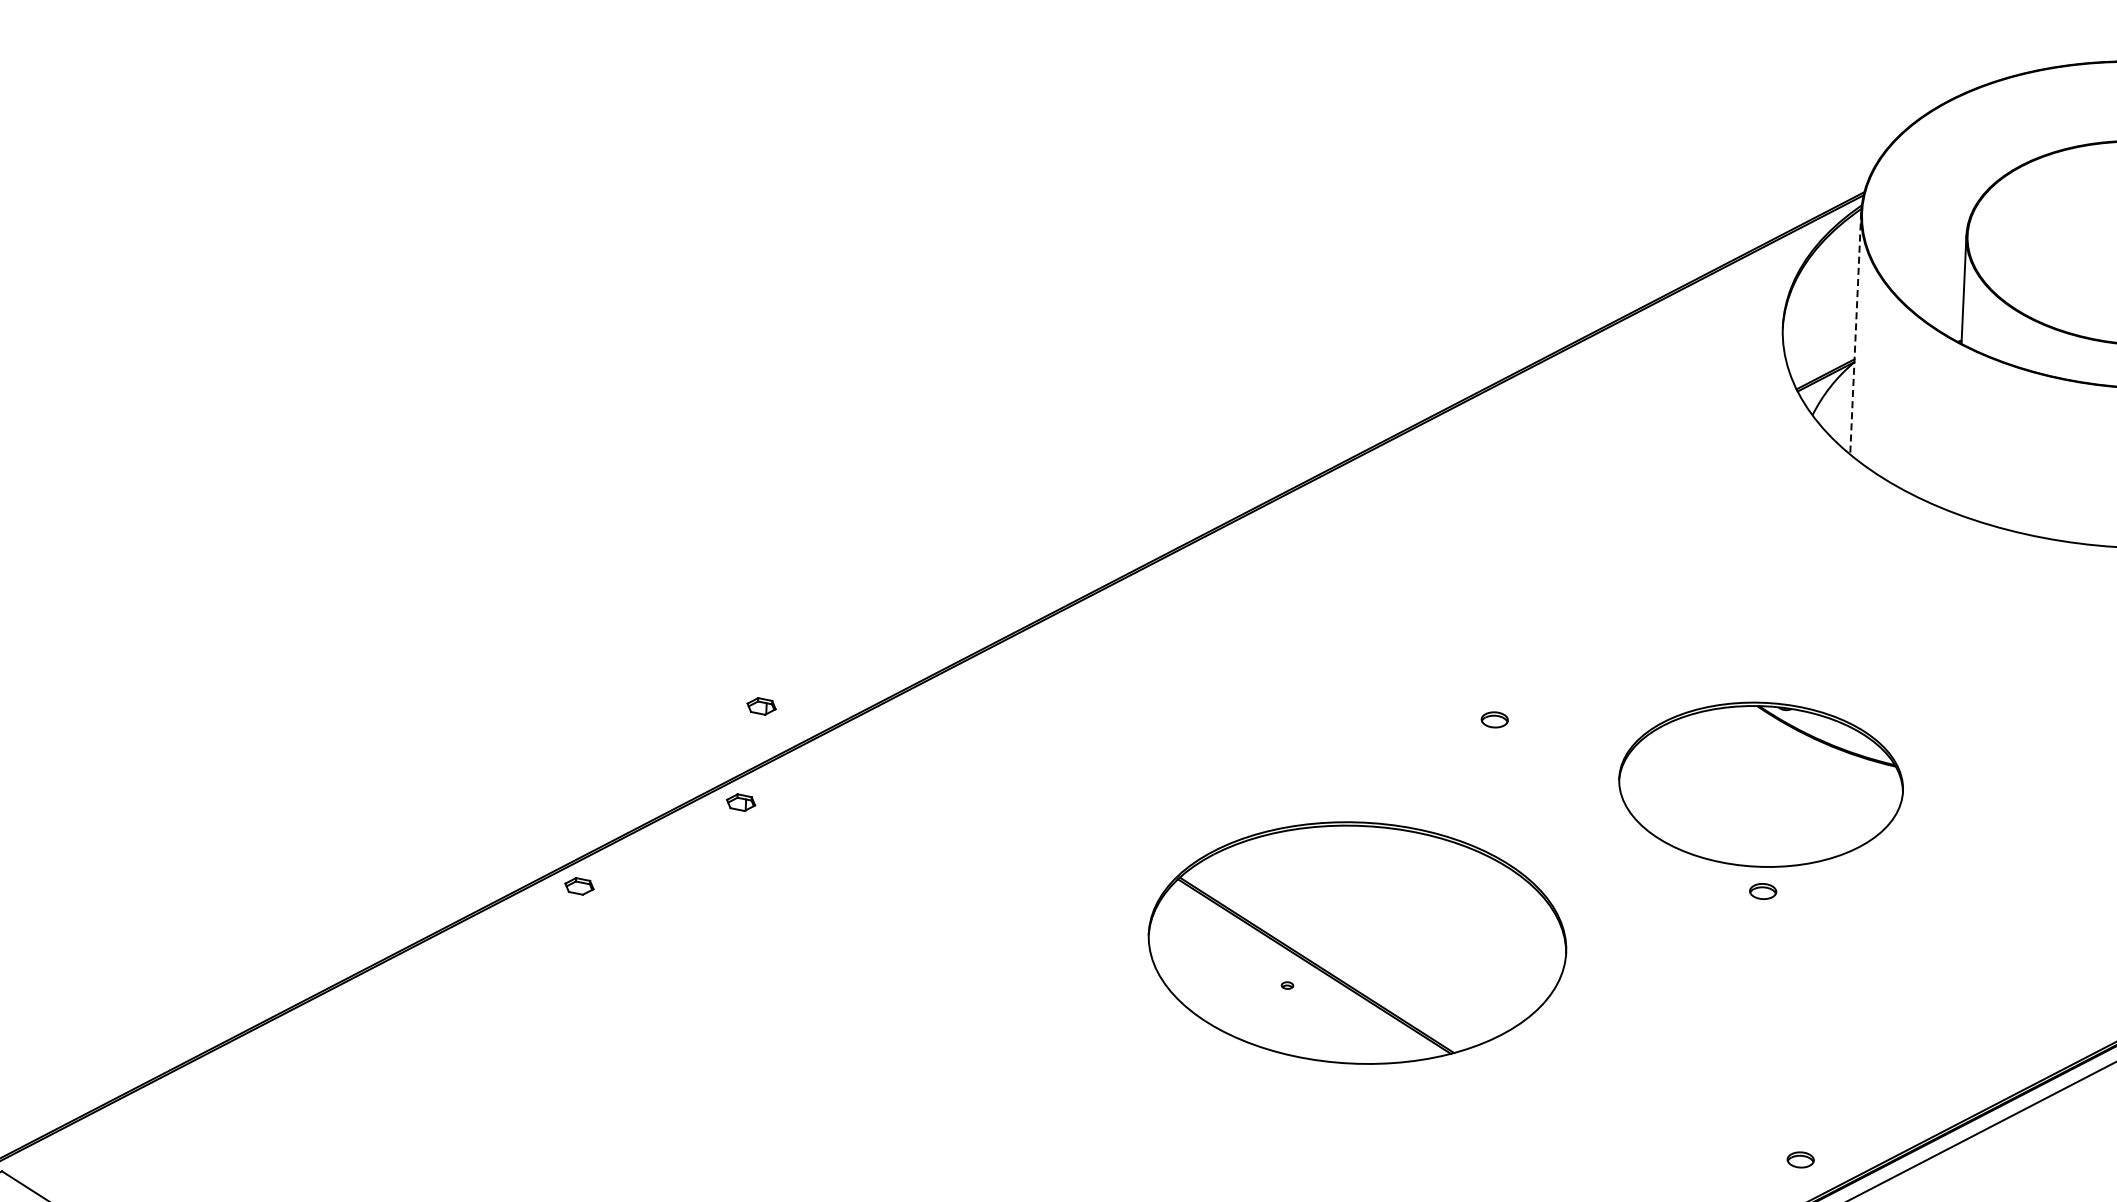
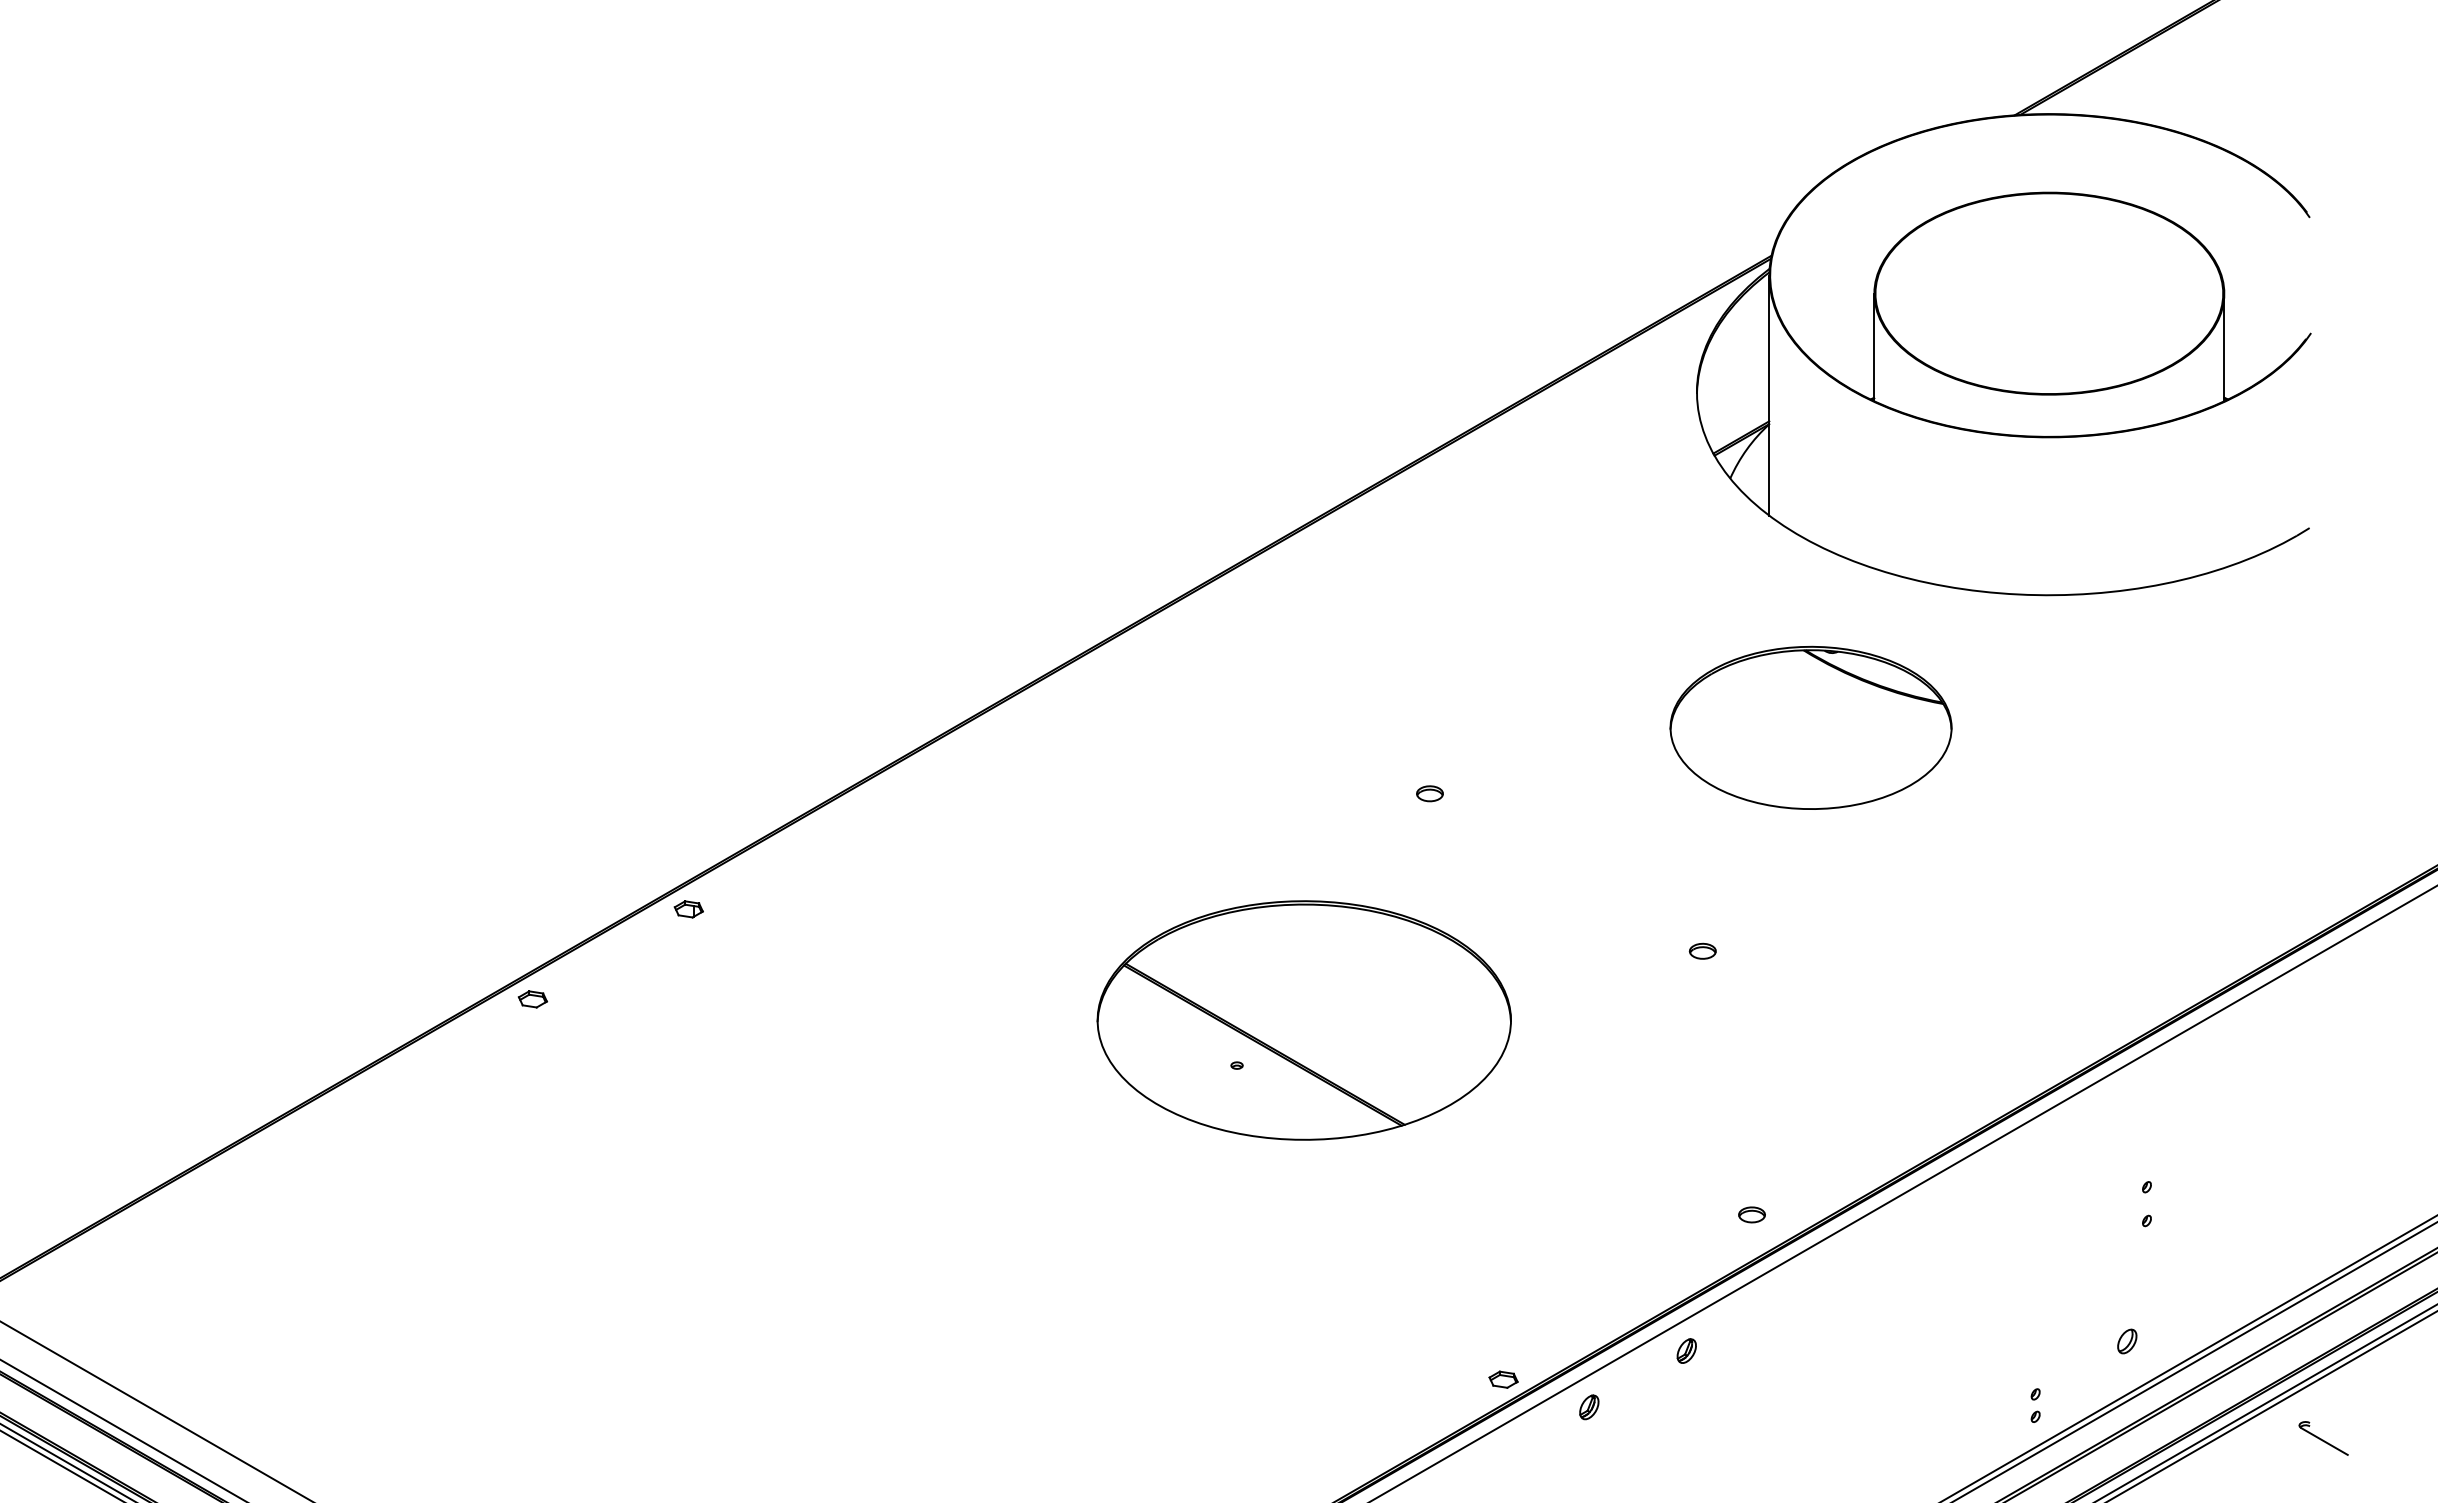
line: (1855, 333) -> (1769, 395), dashed -> solid
part: (761, 706) -> (704, 813), removed
part: (1760, 784) -> (1810, 727), moved

